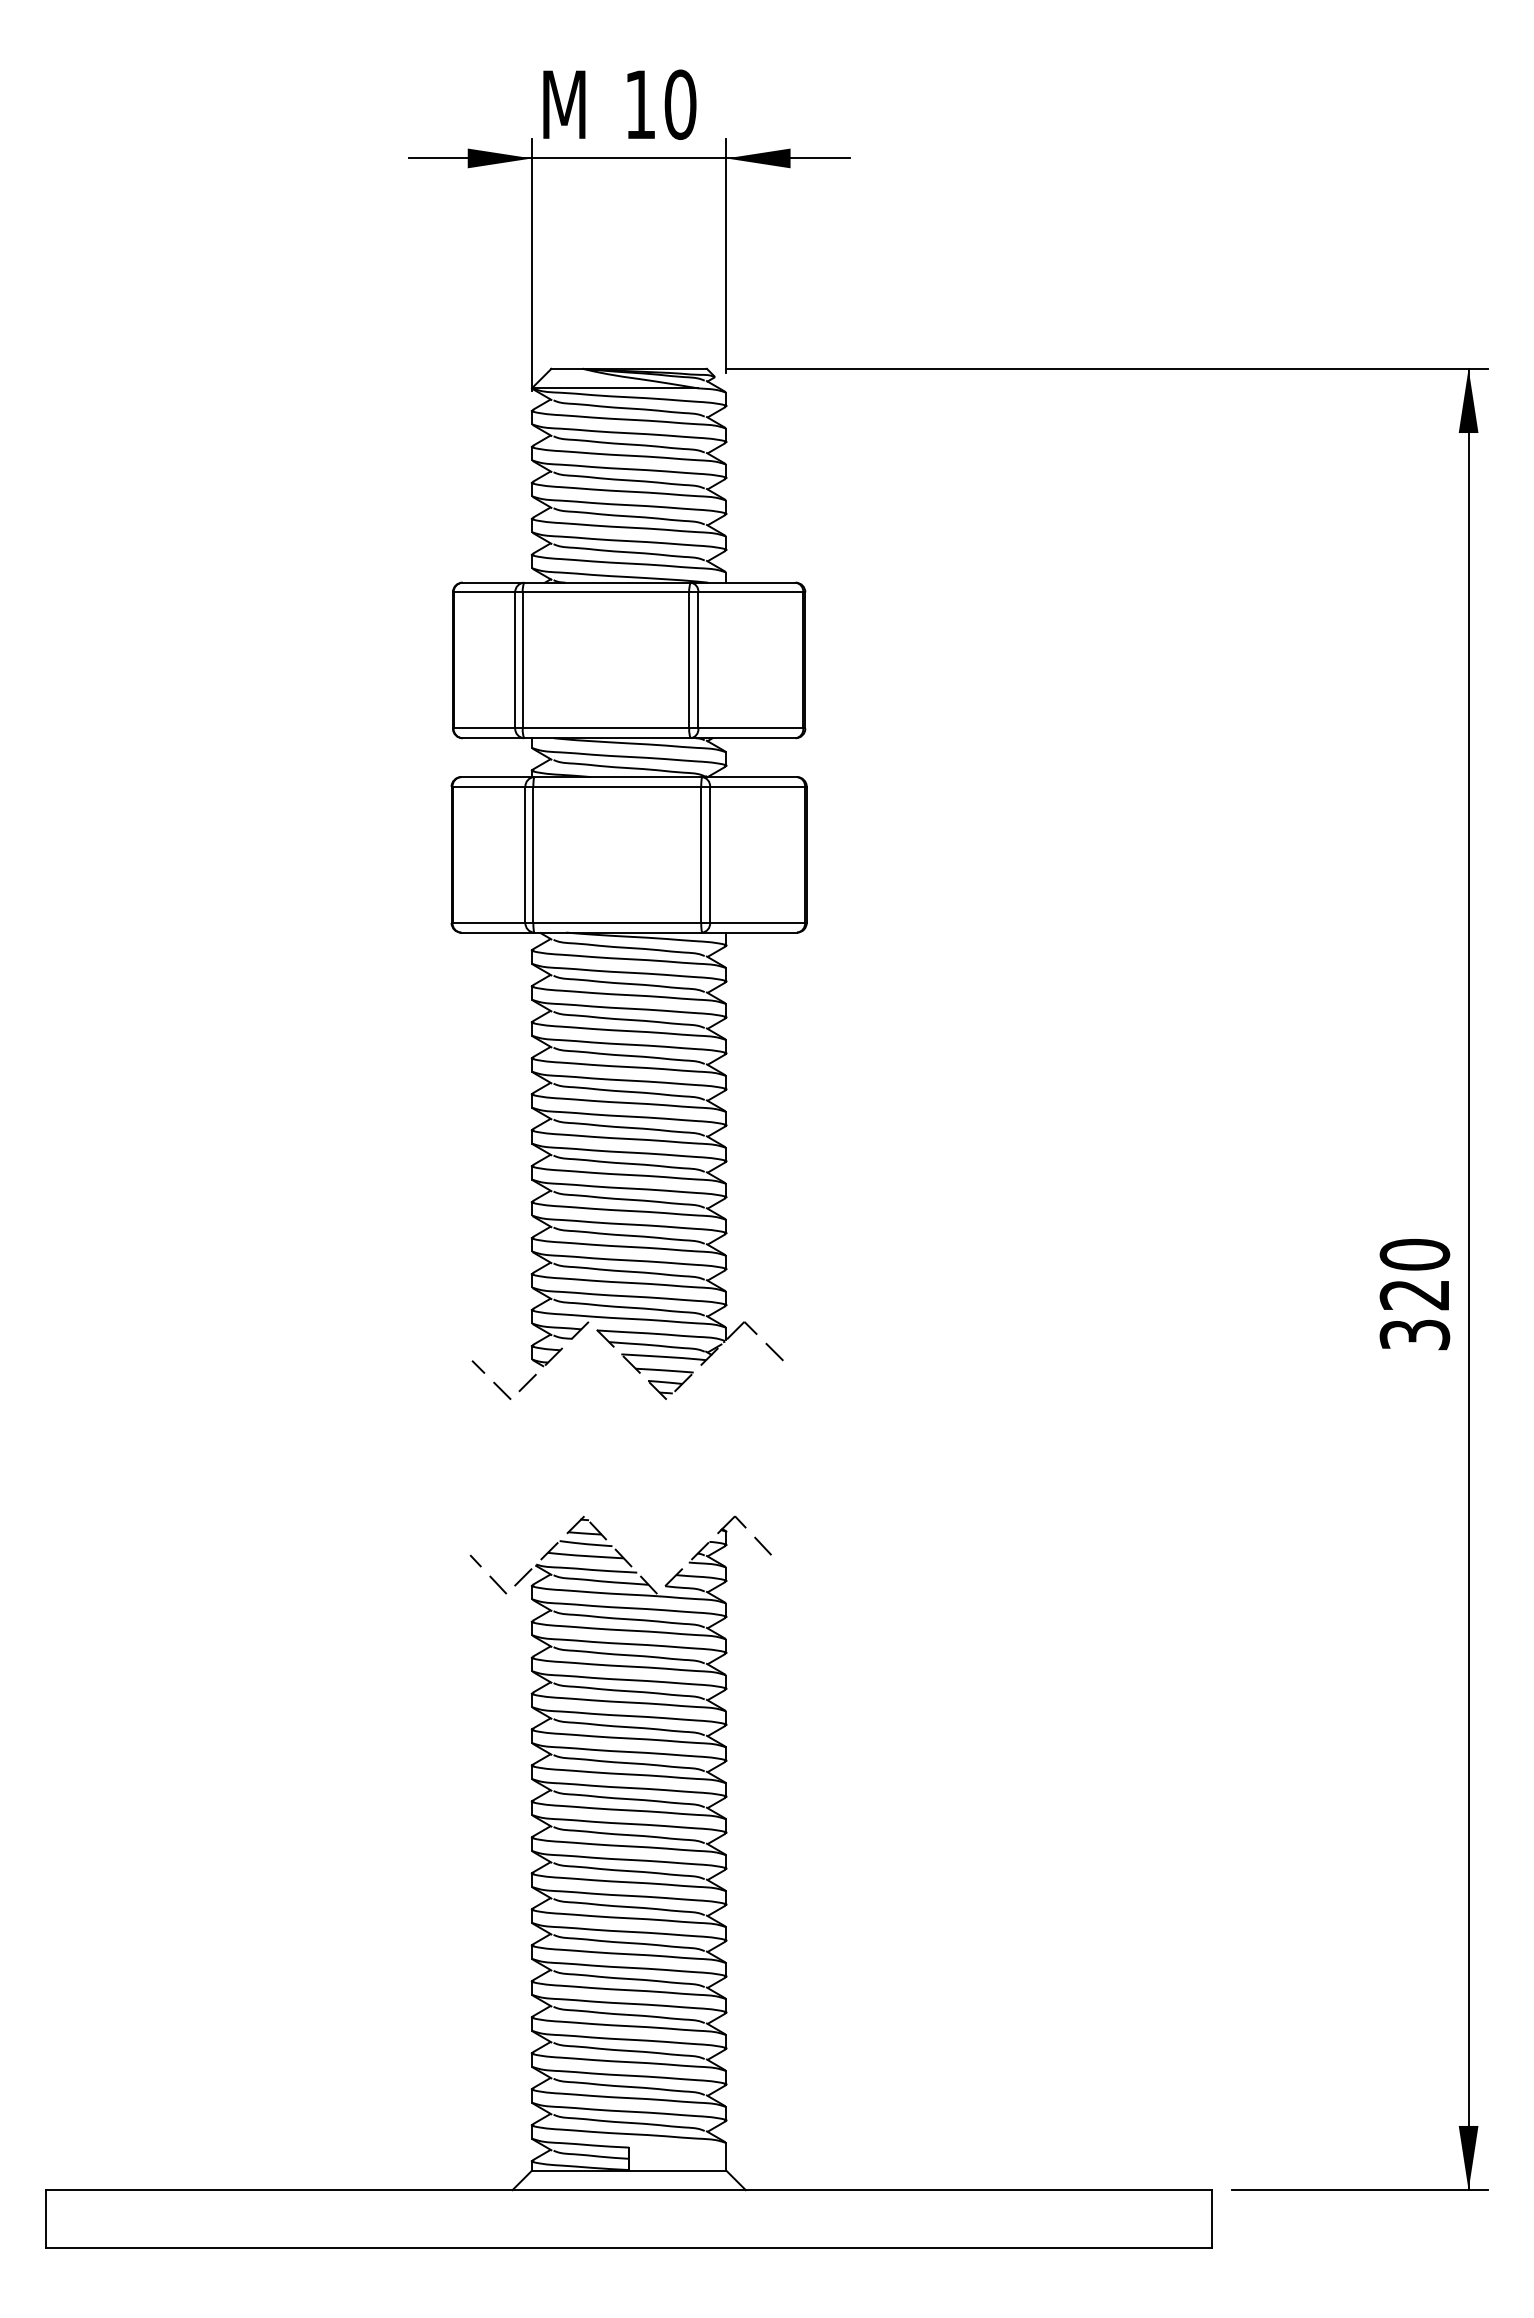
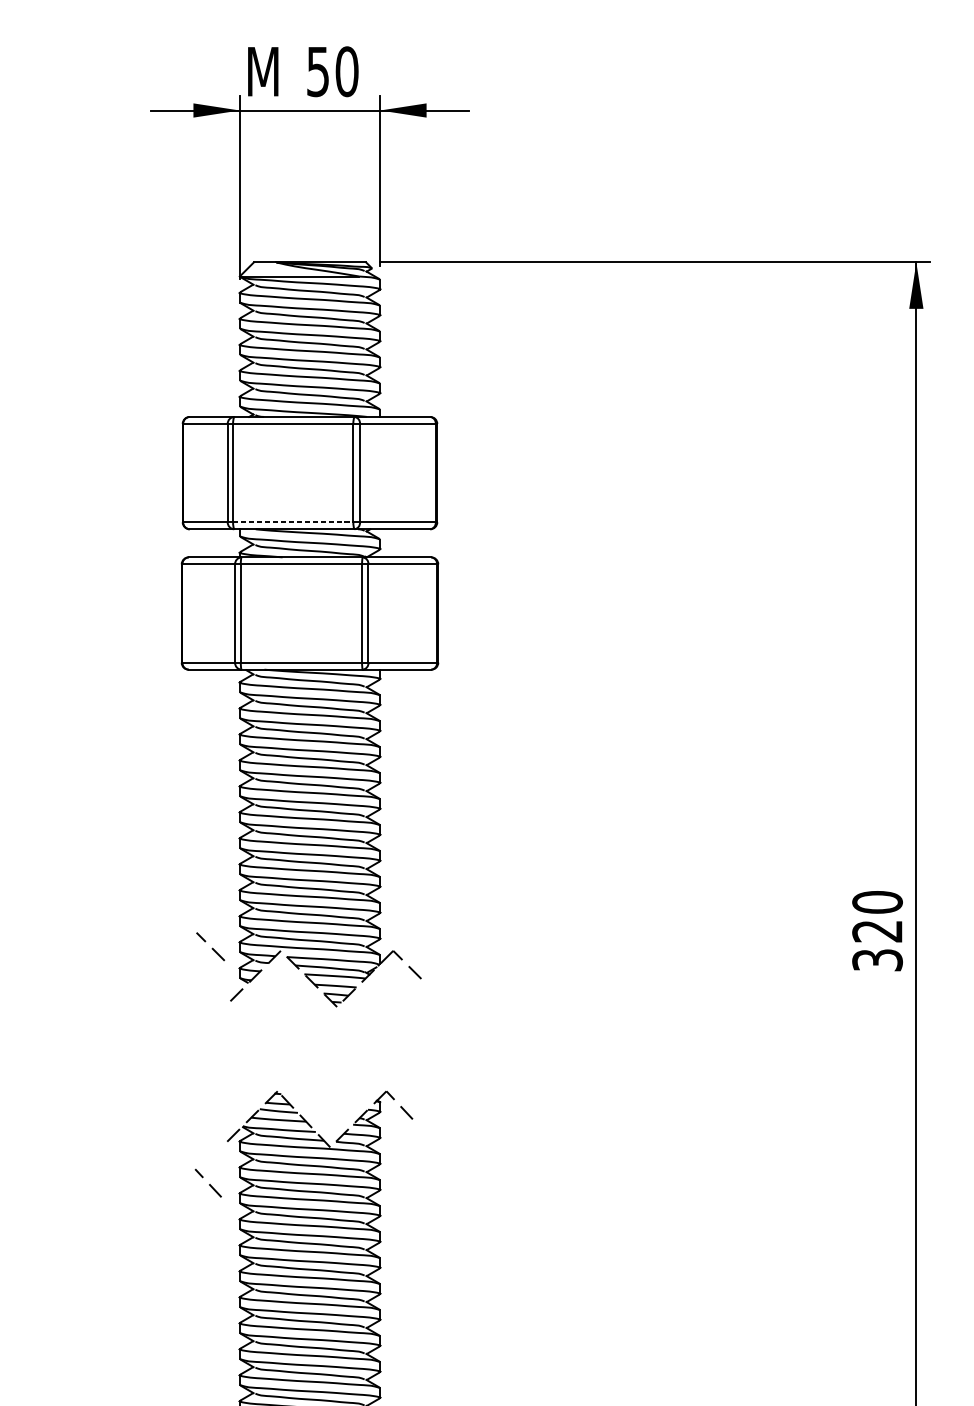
text: (640, 104) -> (318, 71), 10 -> 50
line: (606, 728) -> (293, 522), solid -> dashed
line: (494, 1381) -> (212, 947), moved
line: (490, 1575) -> (209, 1183), moved

